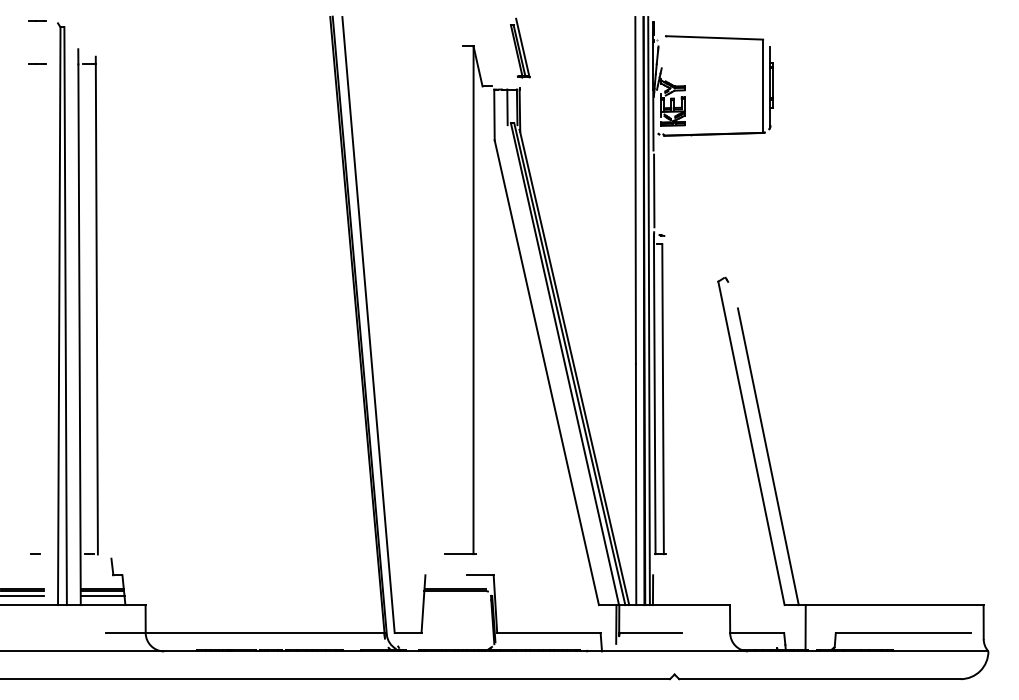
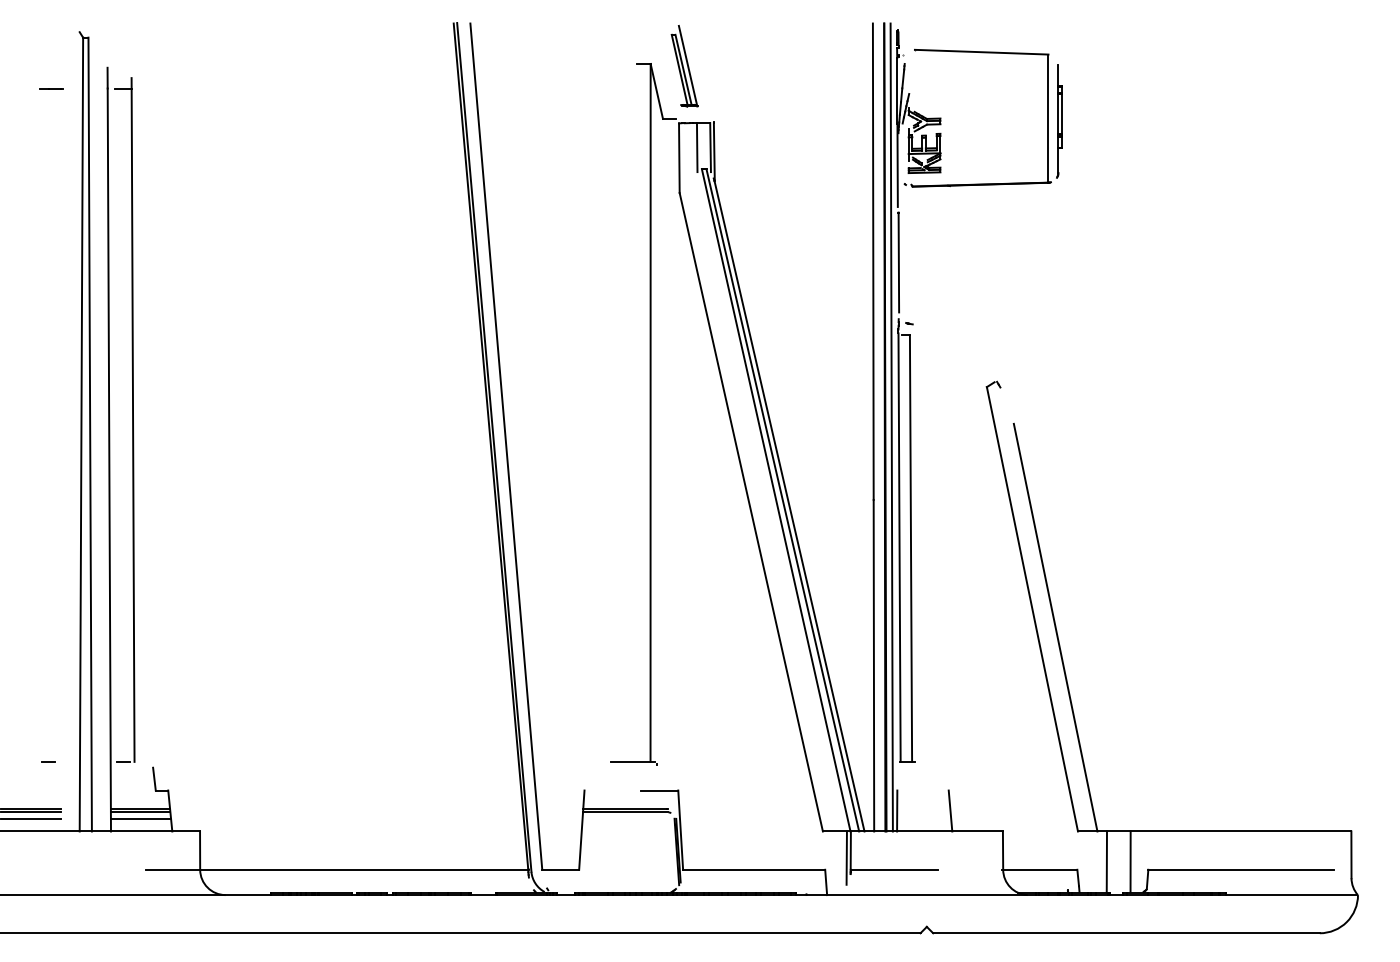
line: (37, 20) -> (51, 28), removed
part: (520, 47) -> (684, 65), moved
line: (691, 590) -> (950, 811), added
line: (822, 627) -> (1130, 862), added

